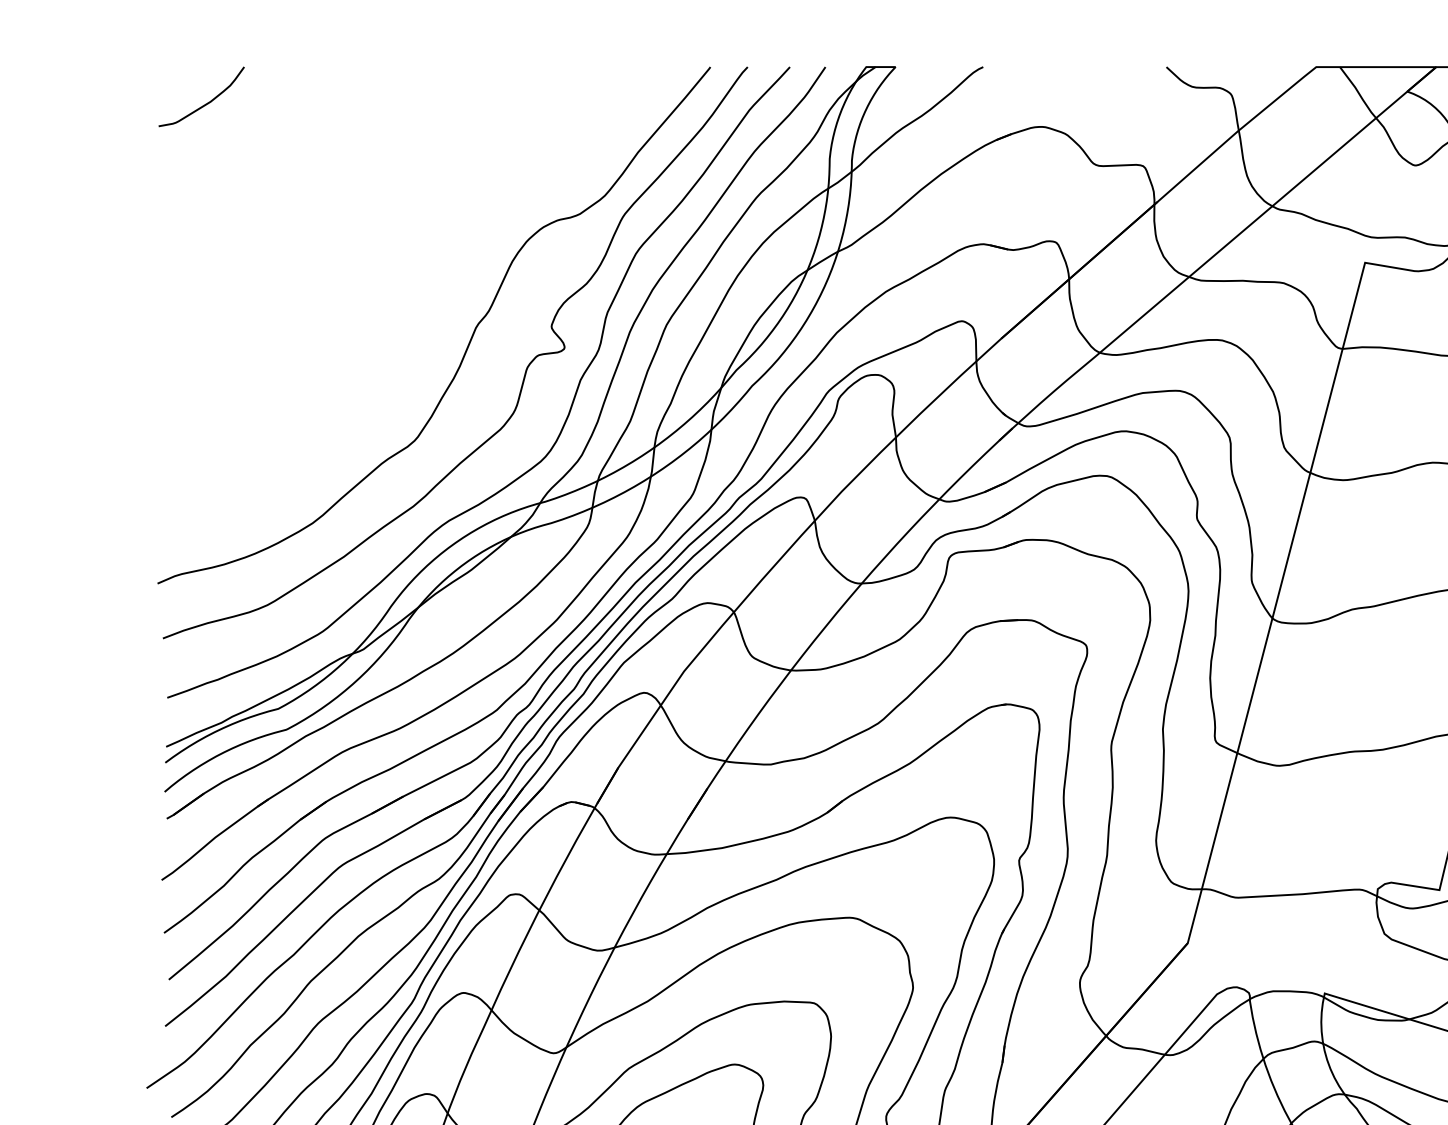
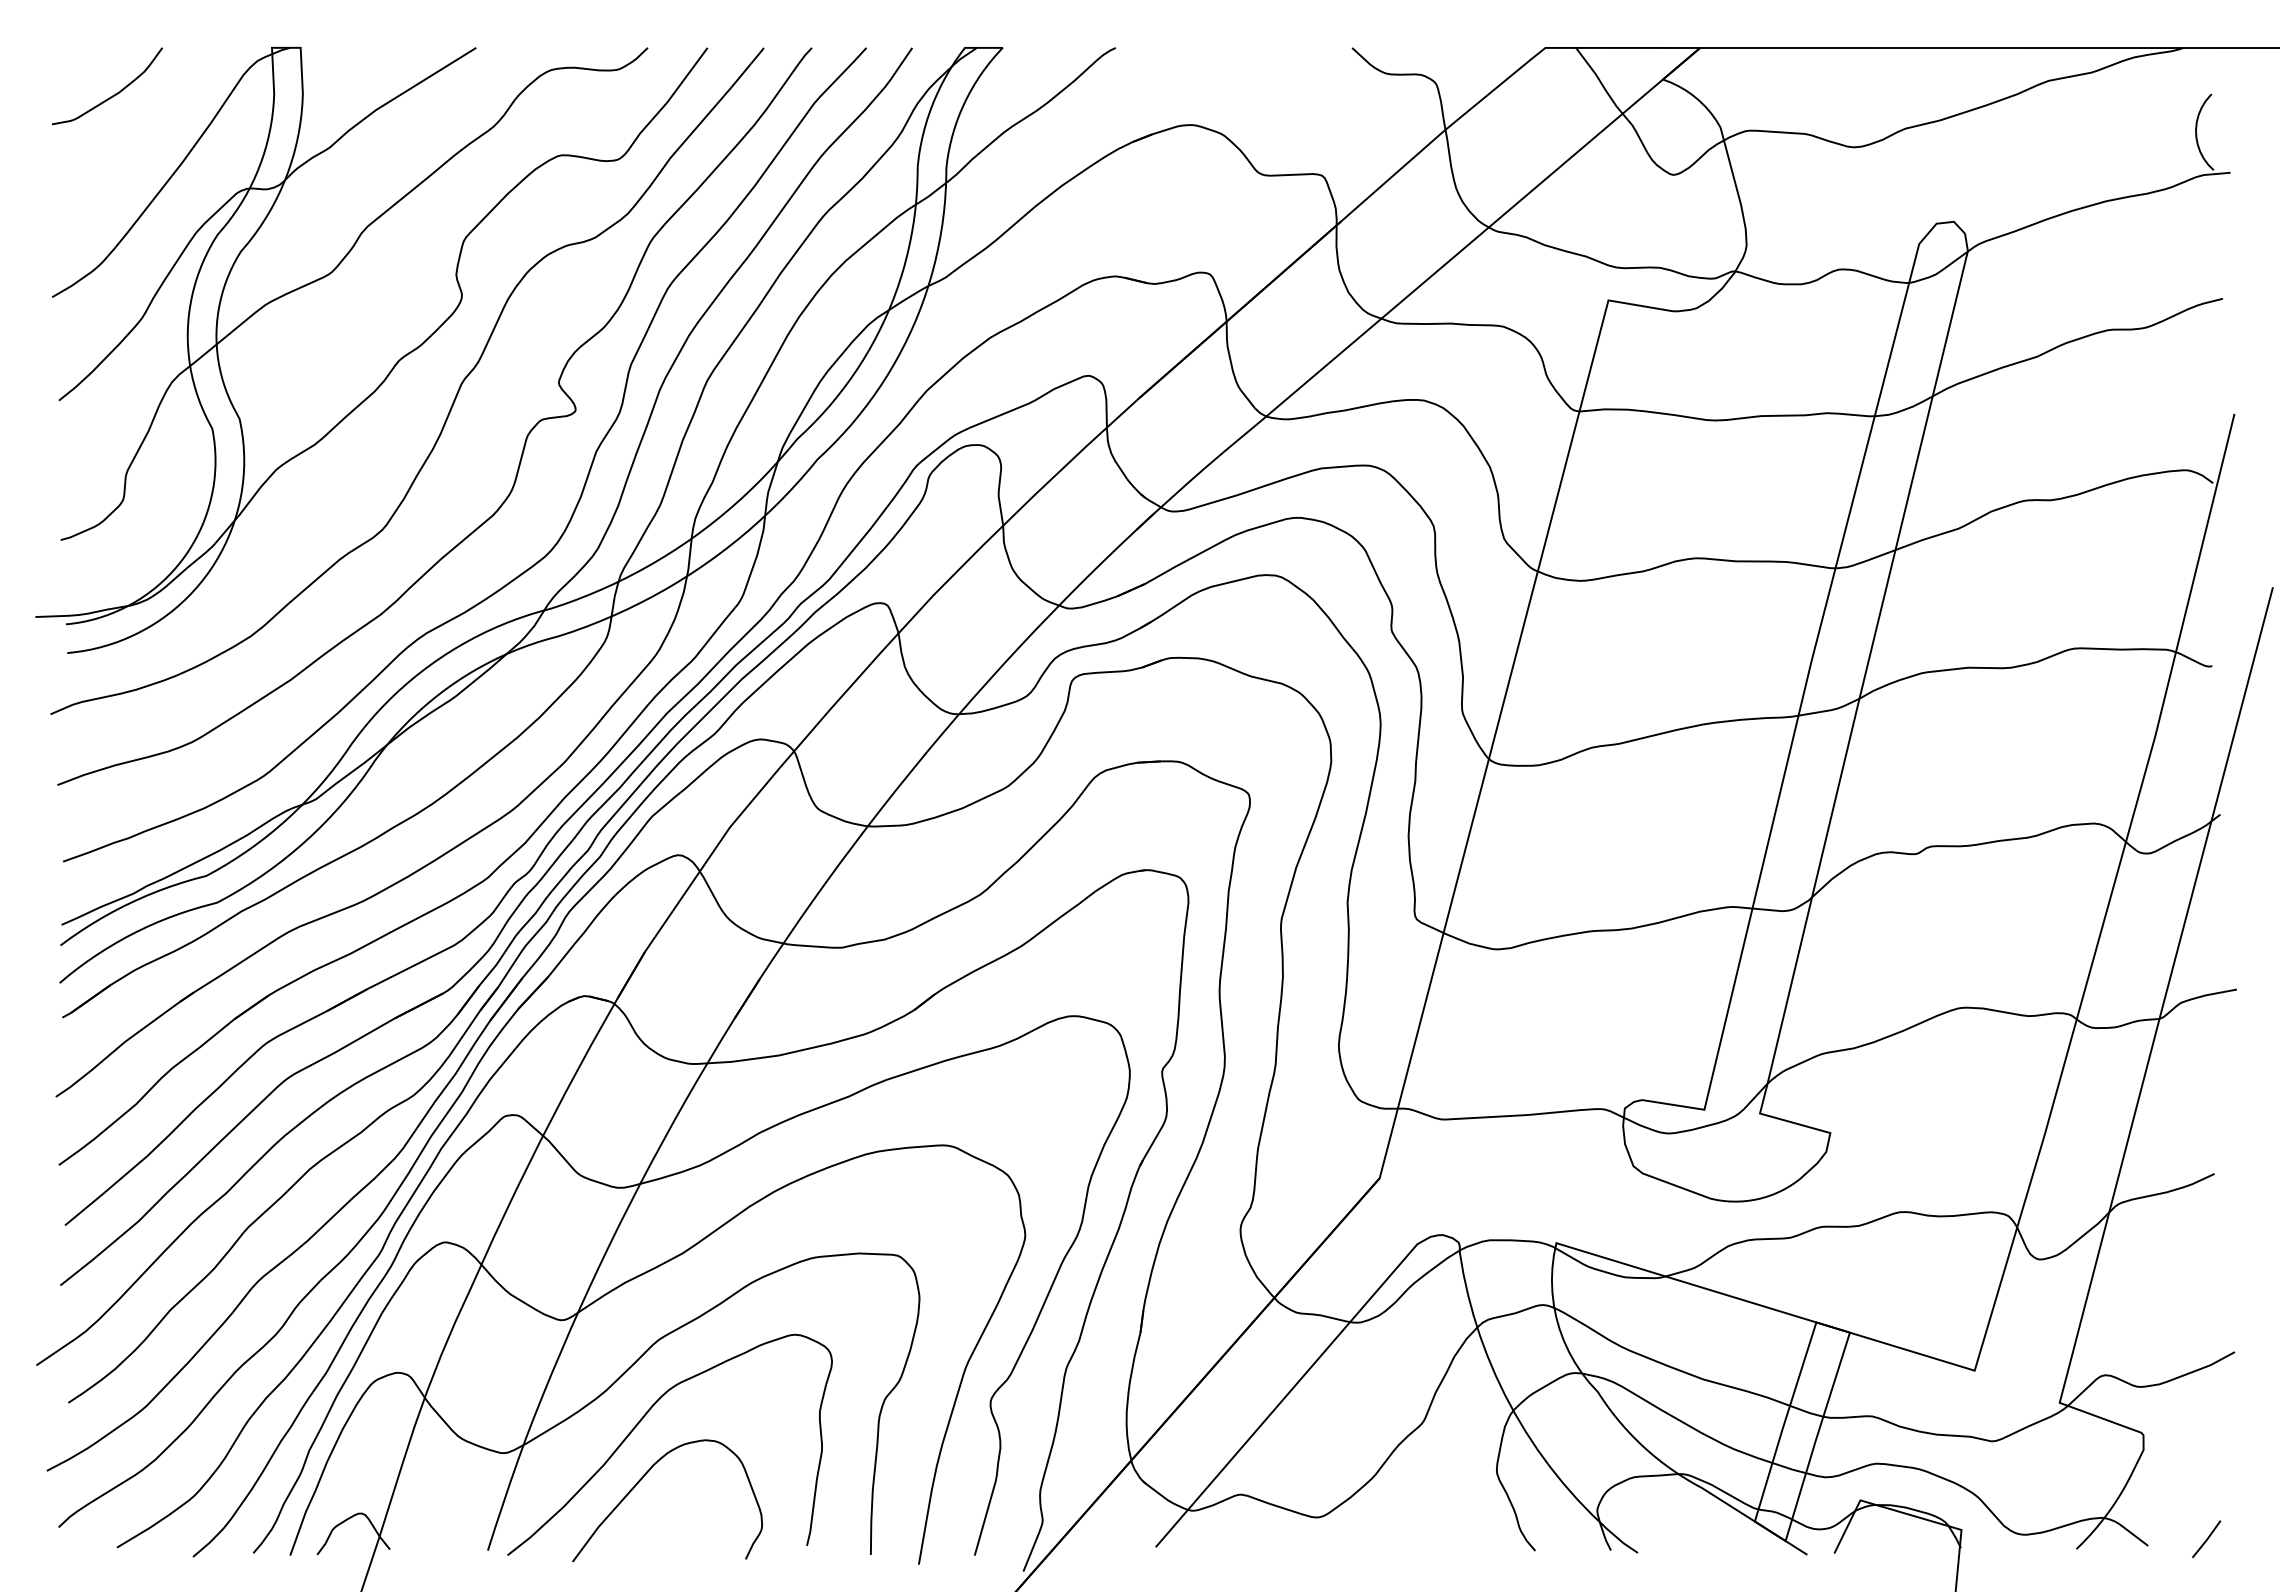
part: (424, 312) -> (394, 364), added

